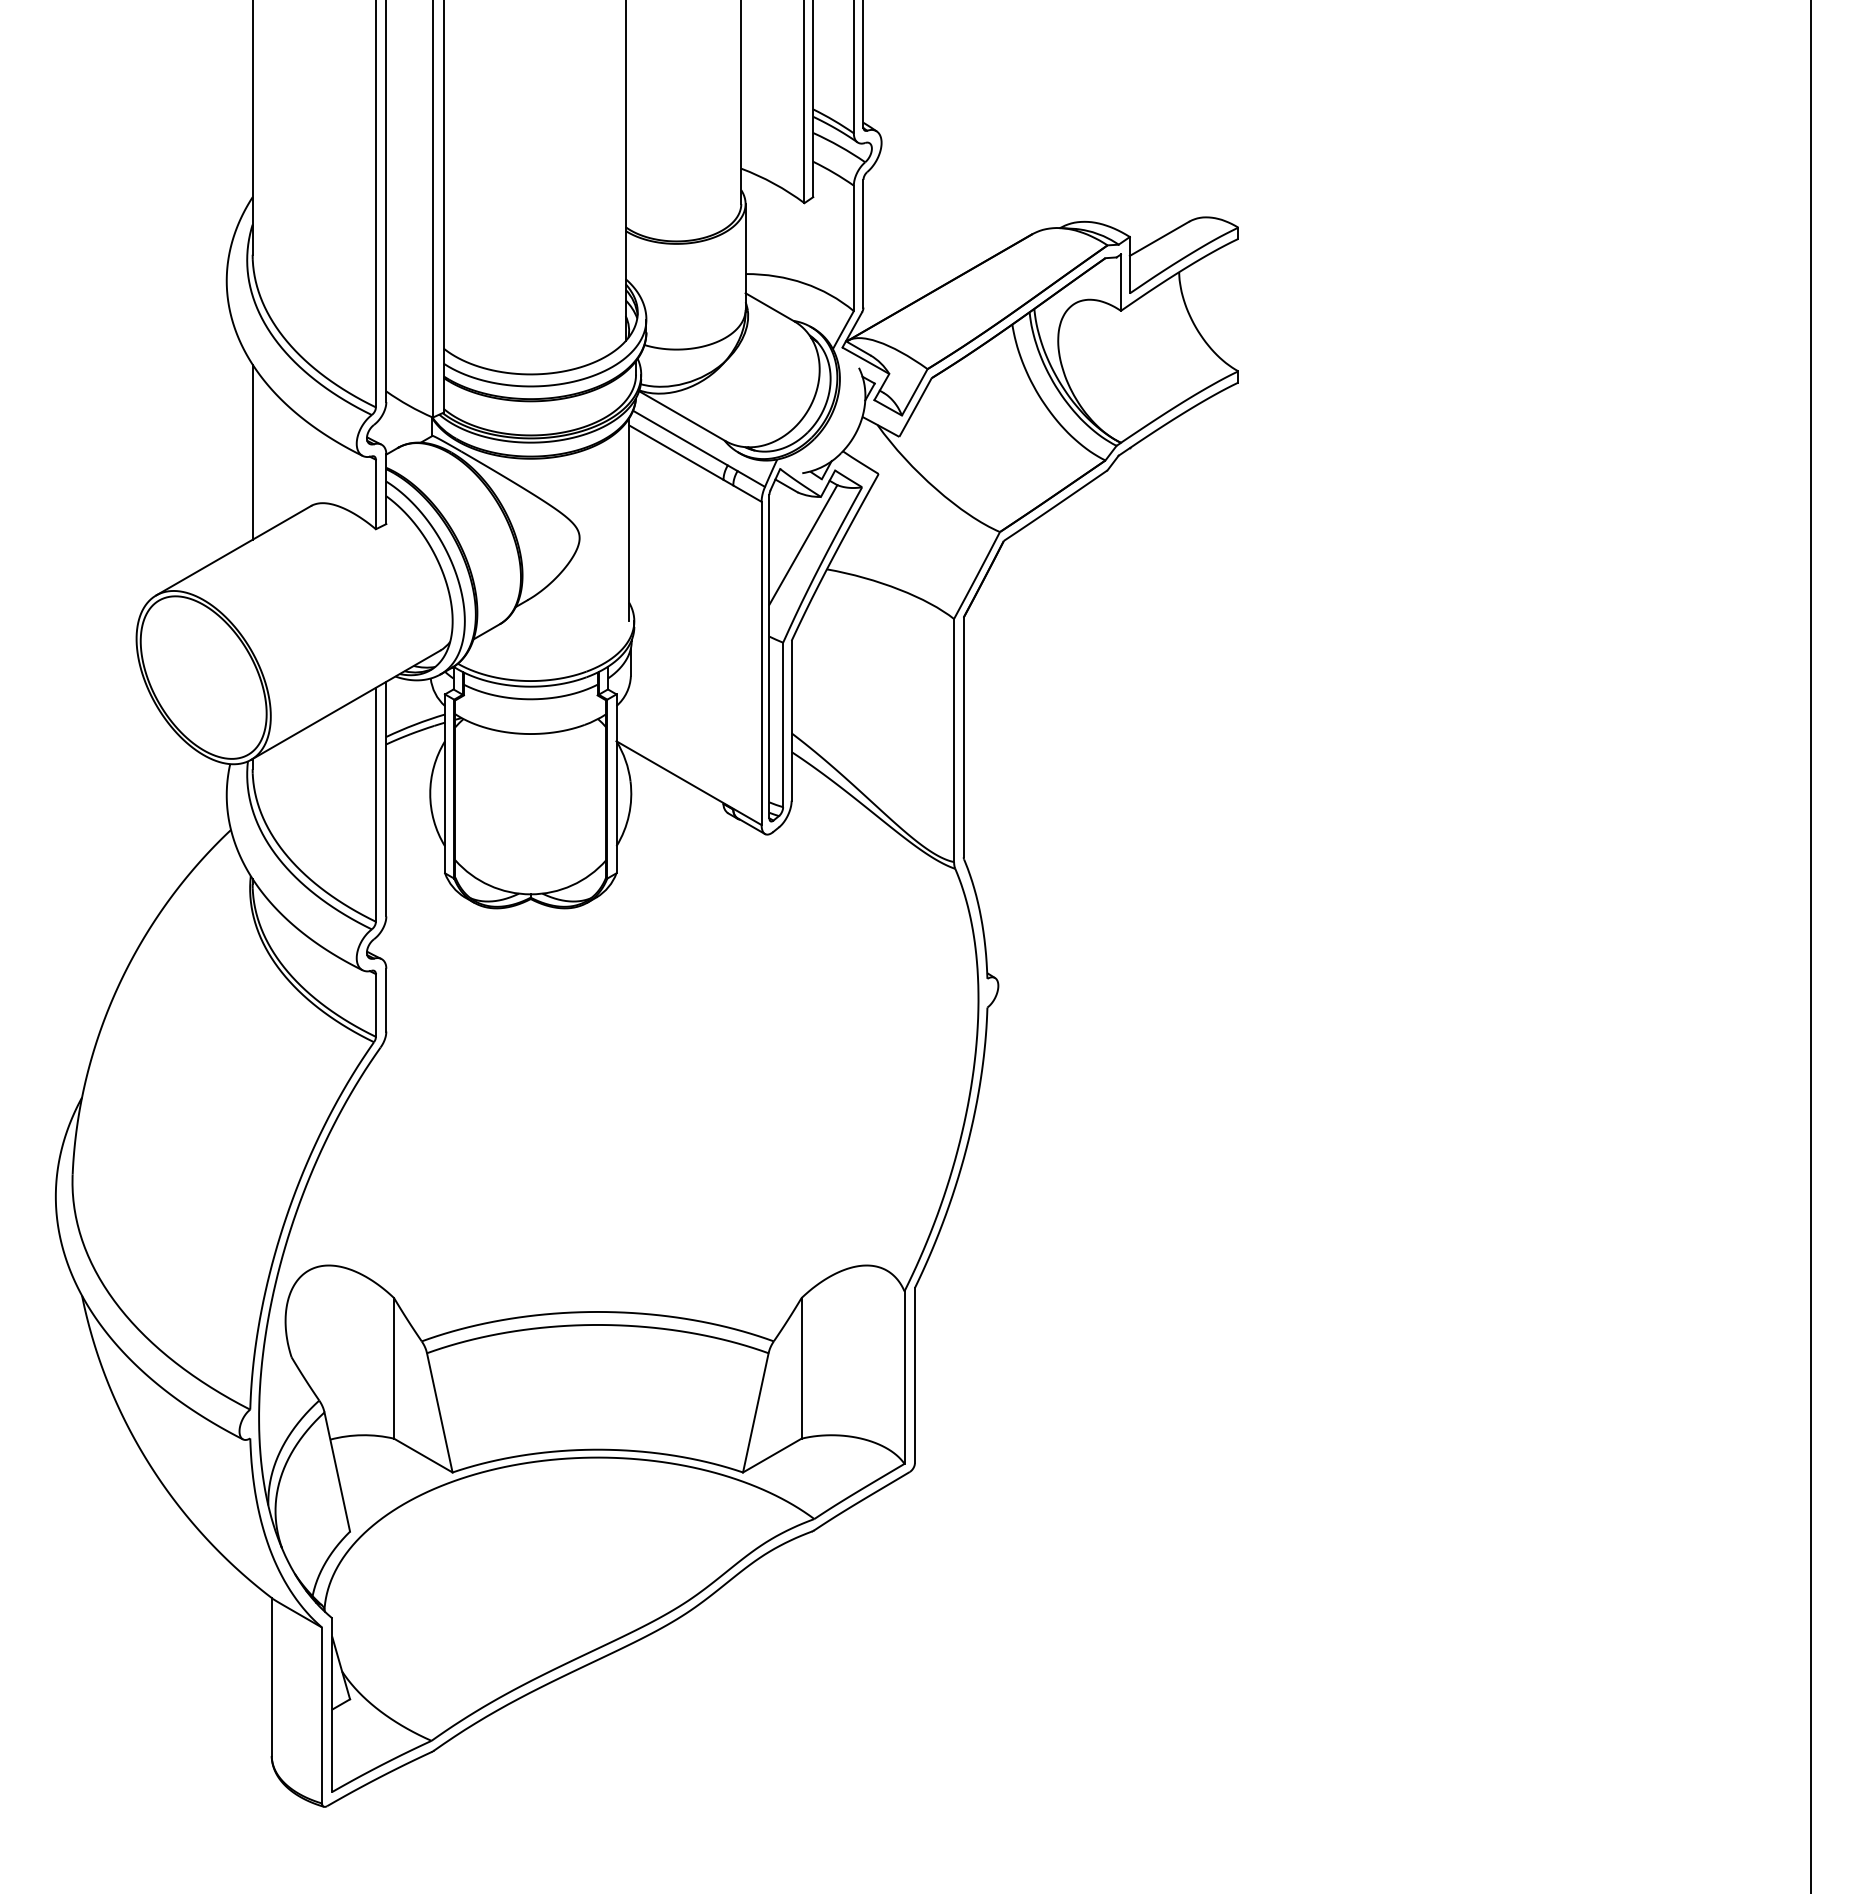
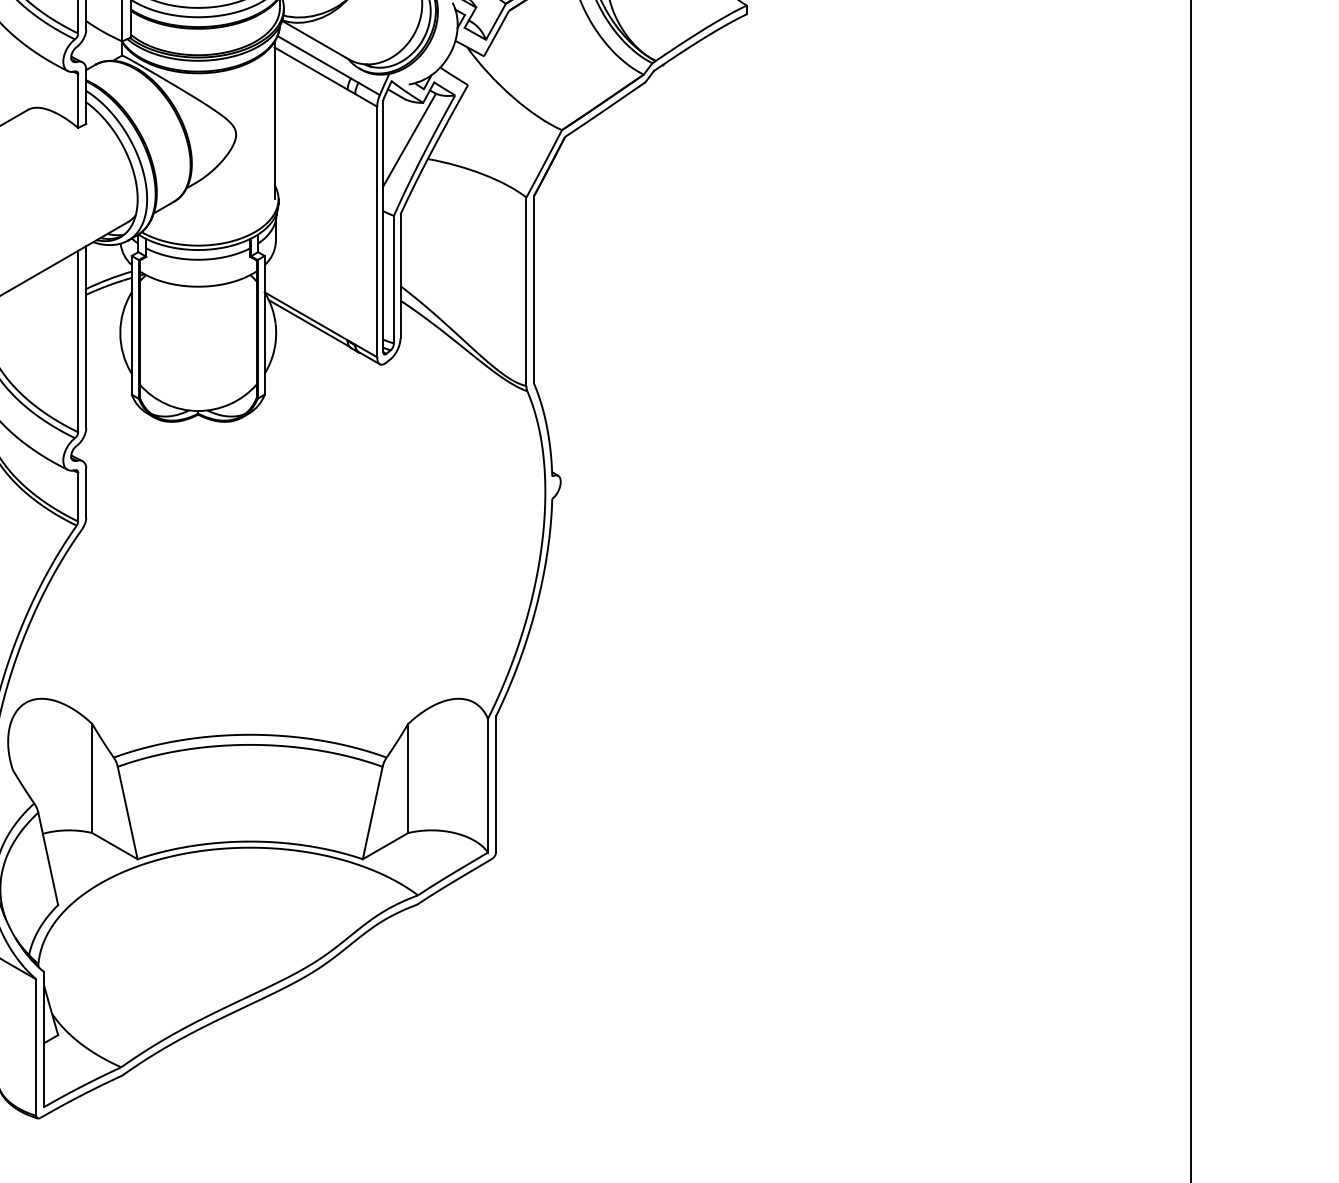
line: (673, 781) -> (308, 323), added

